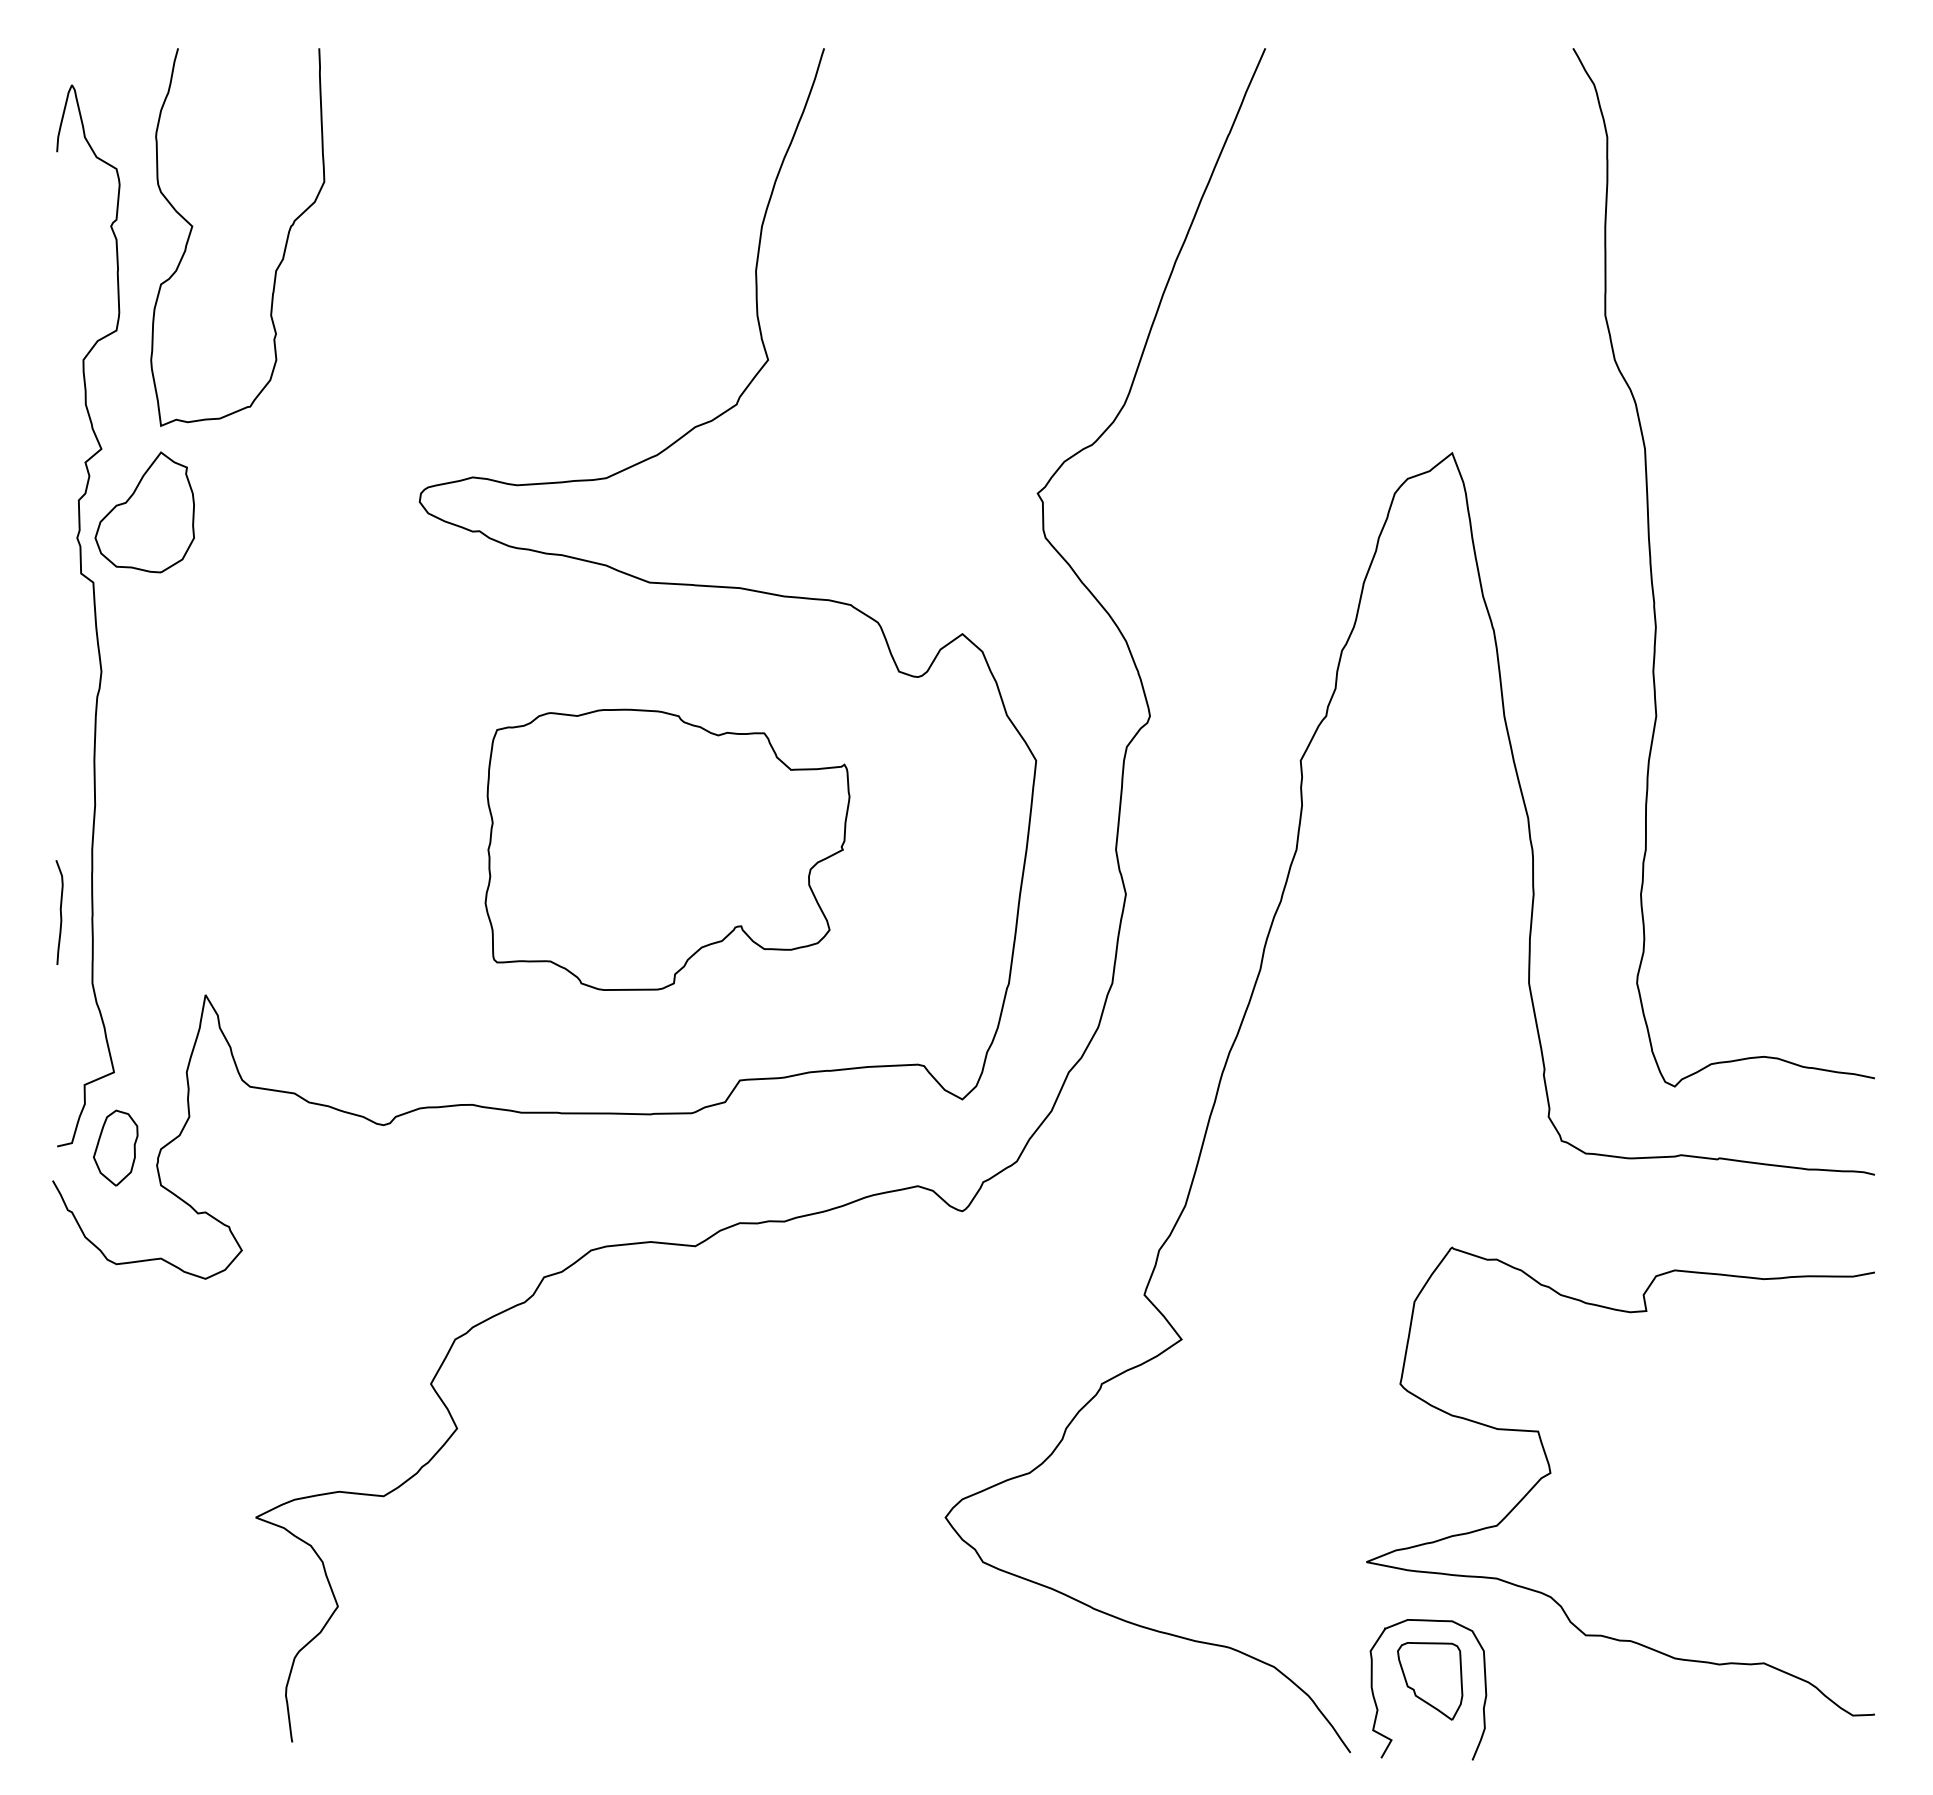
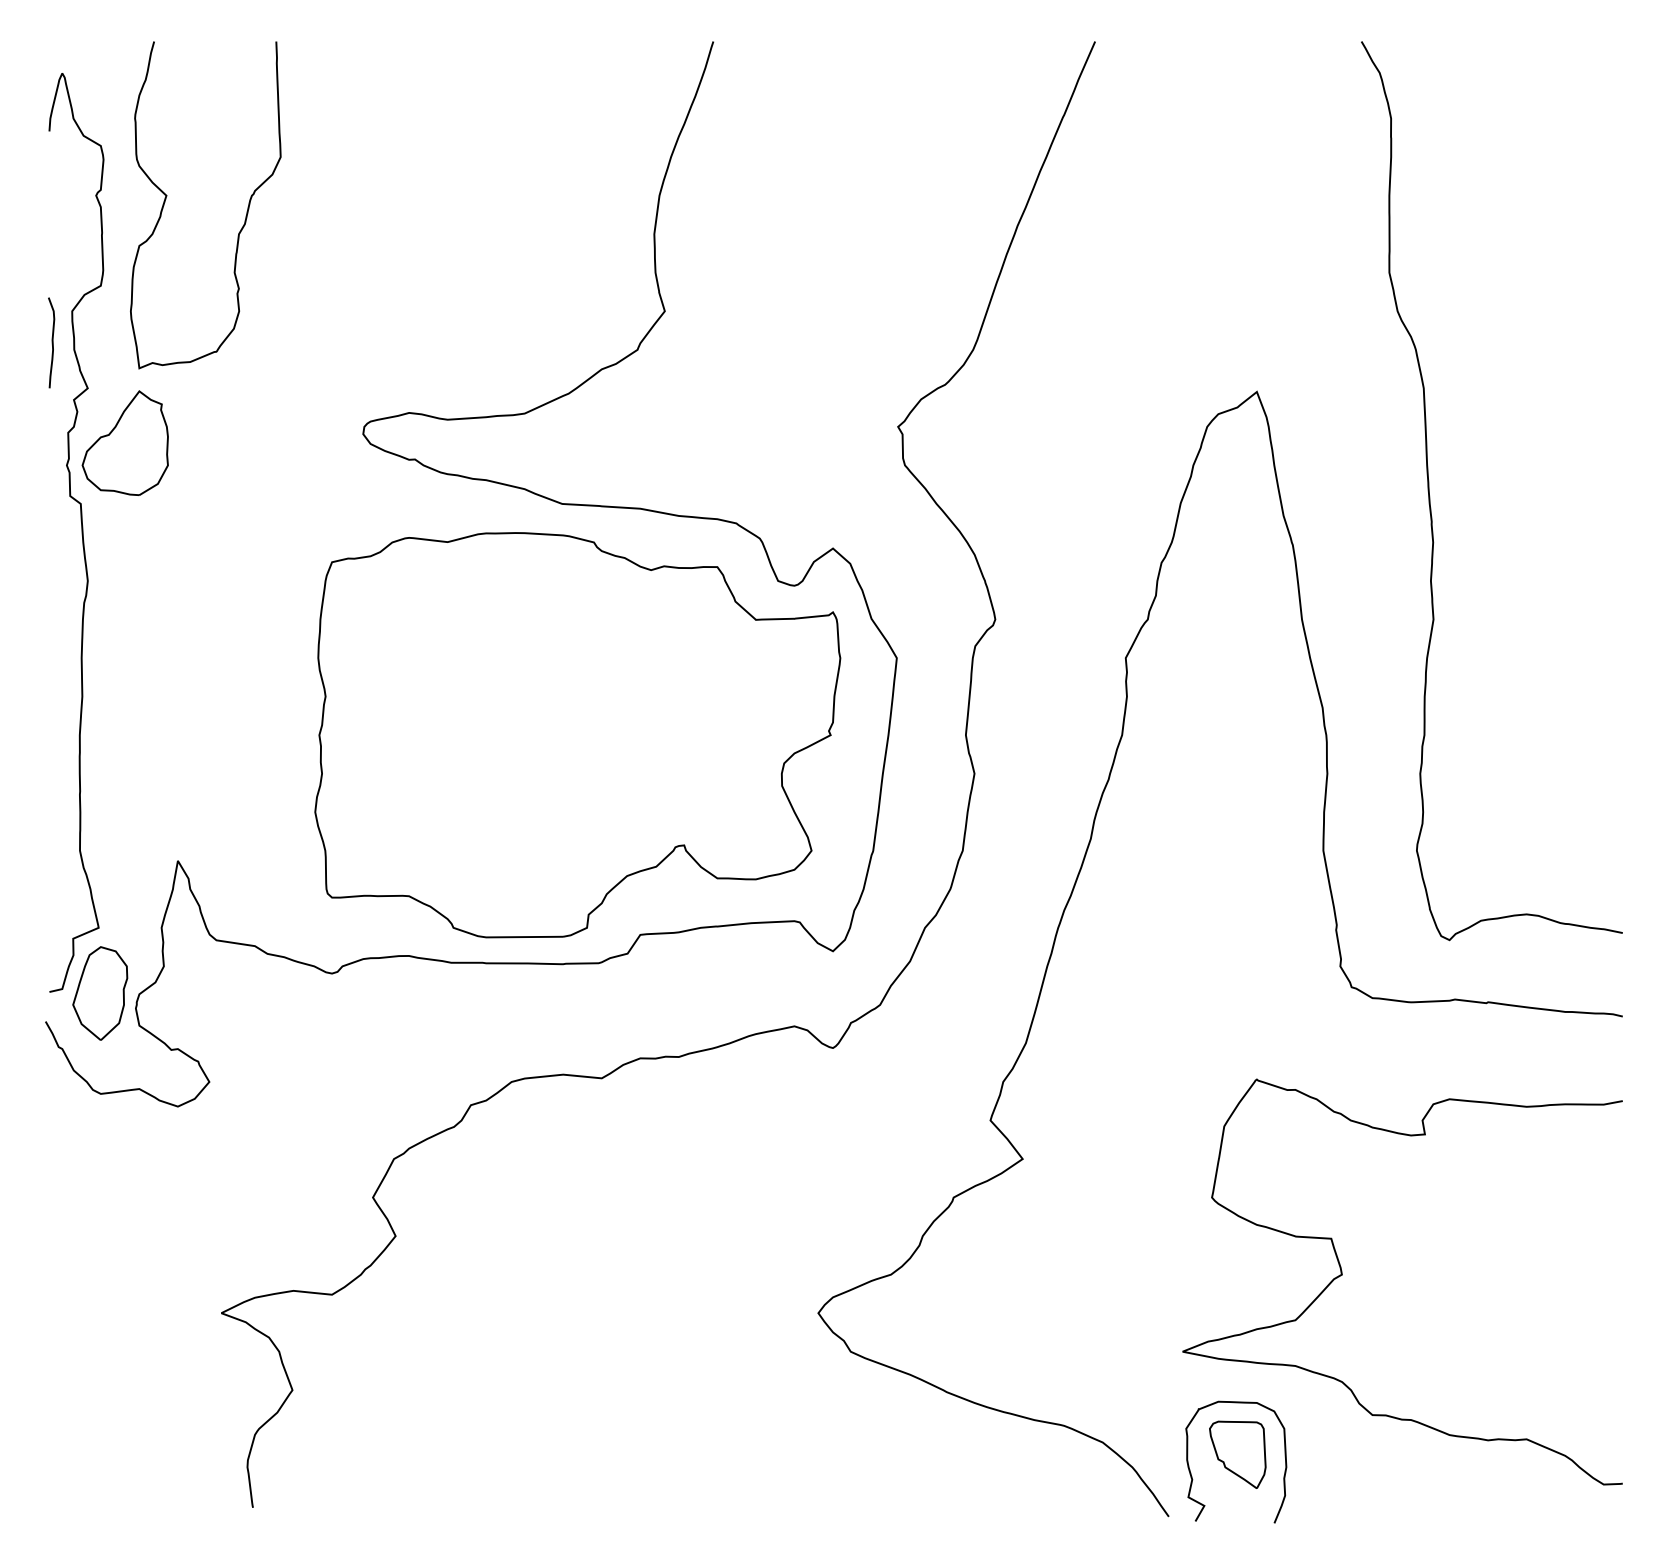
part: (667, 849) -> (577, 734), size x1.67
curve: (60, 912) -> (52, 342), moved
part: (115, 1147) -> (99, 992), size x1.43

